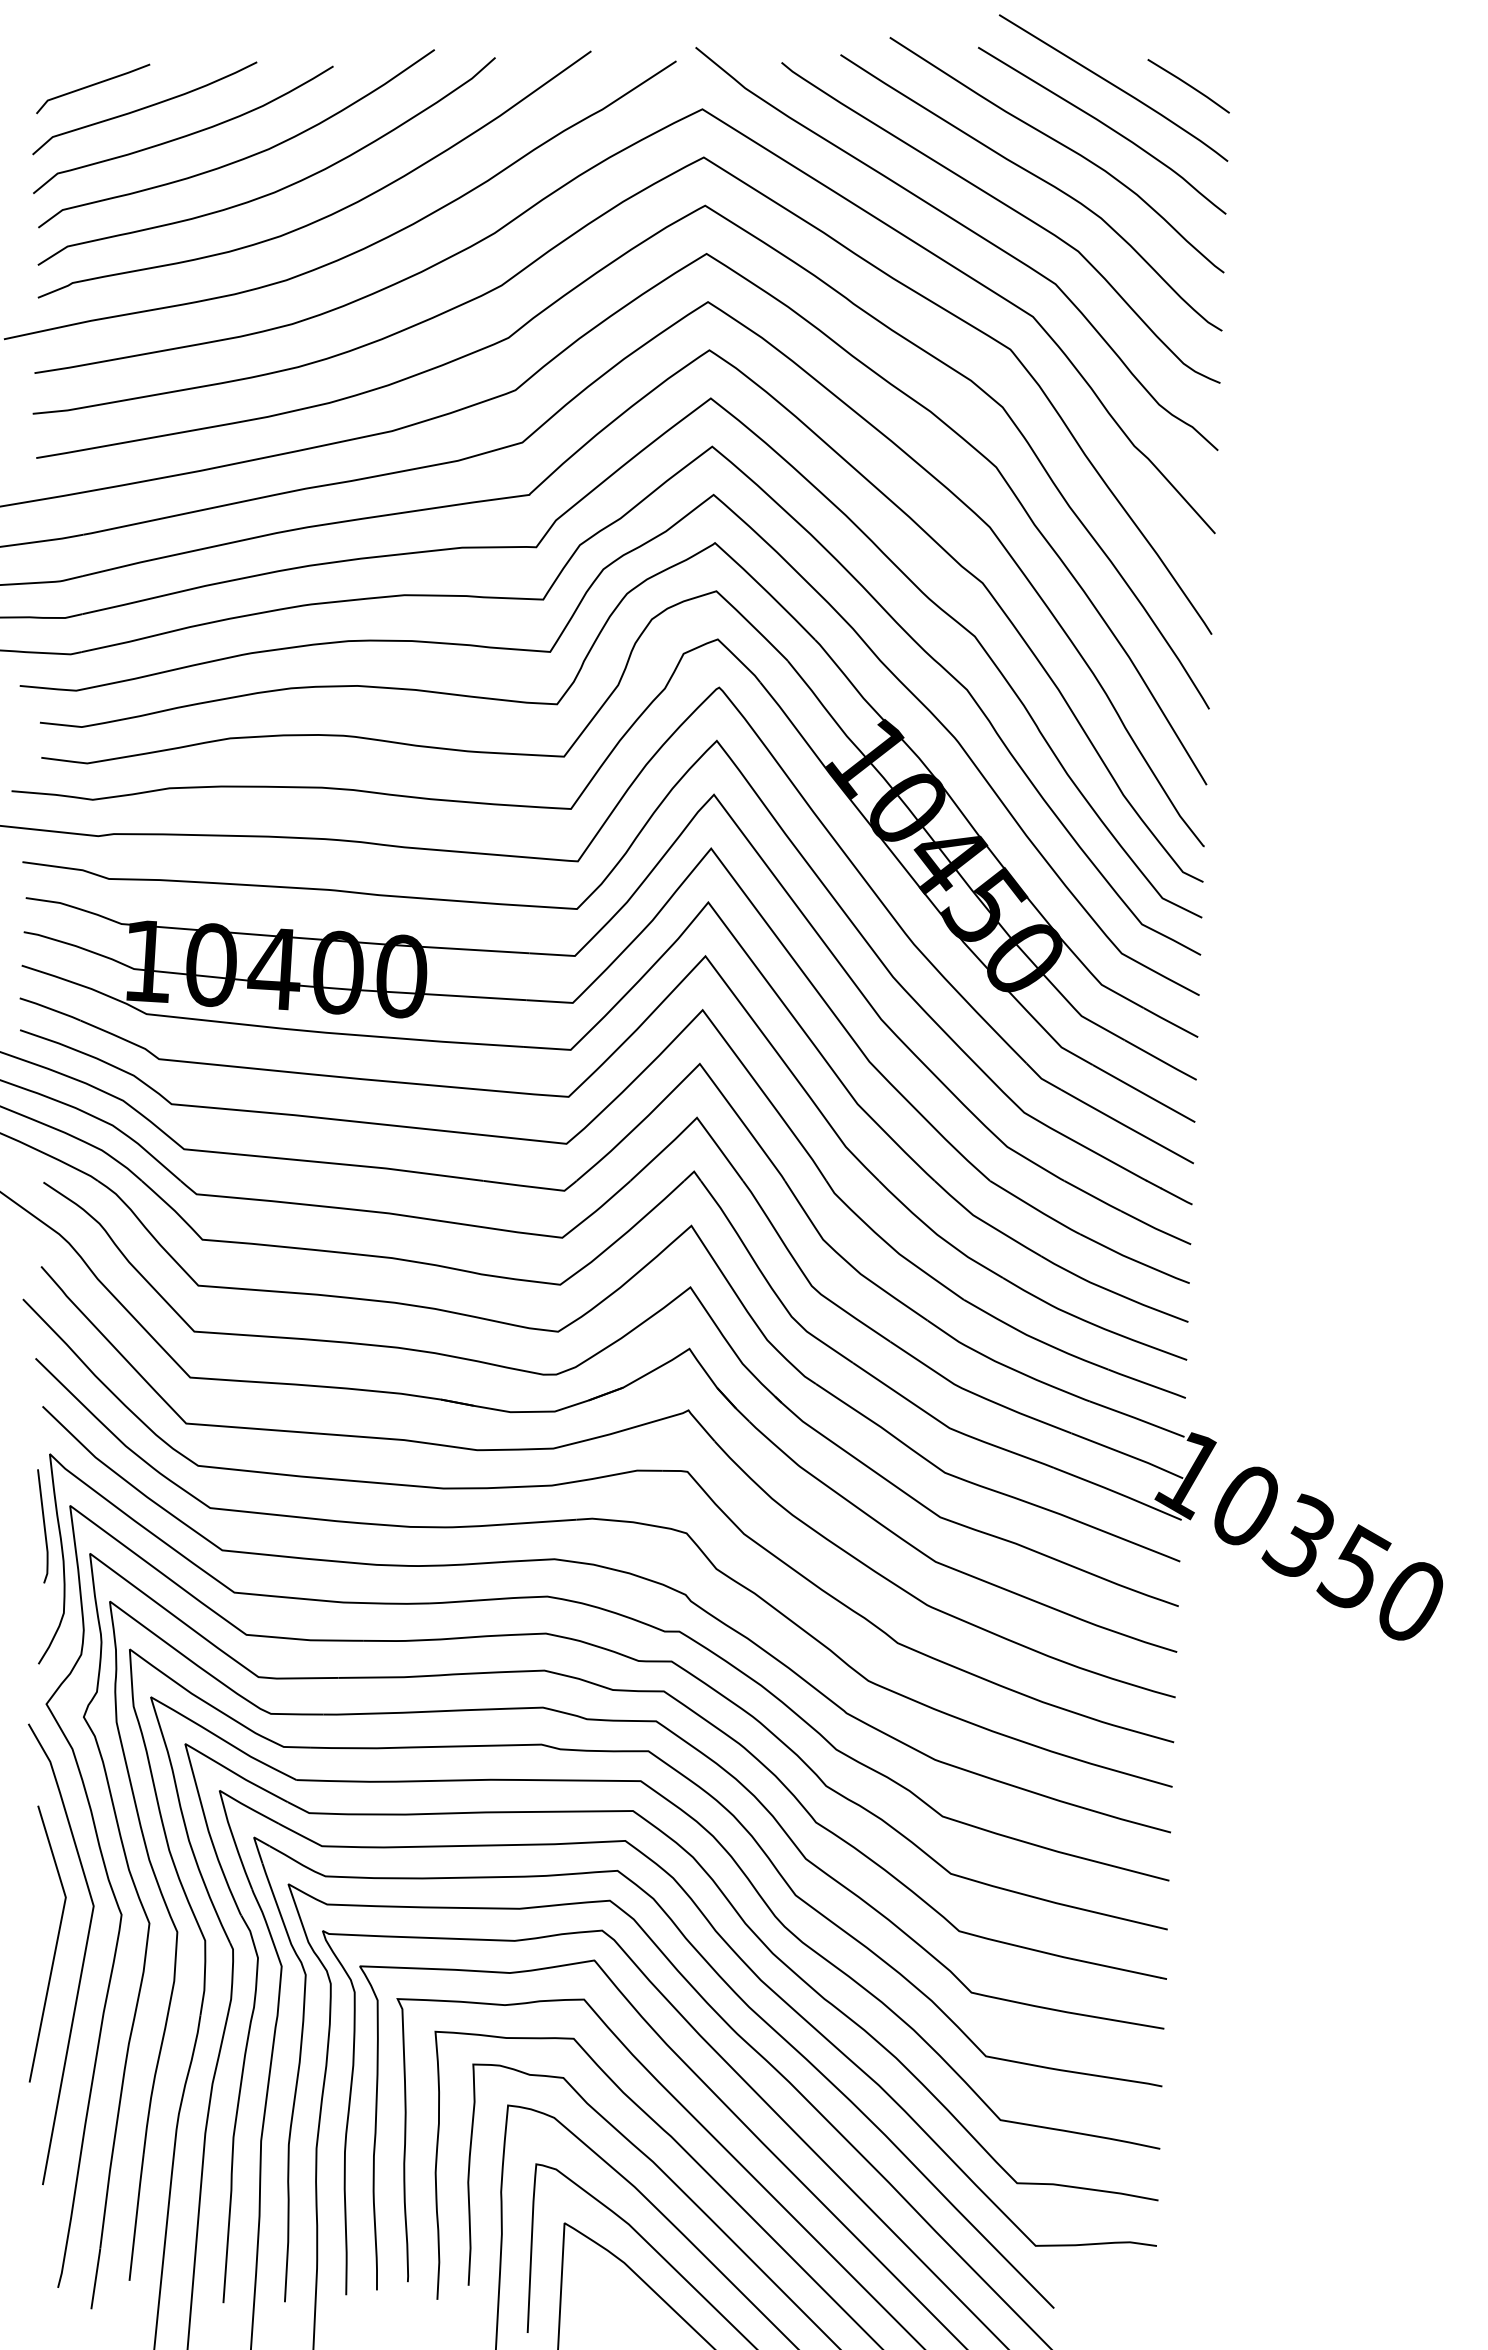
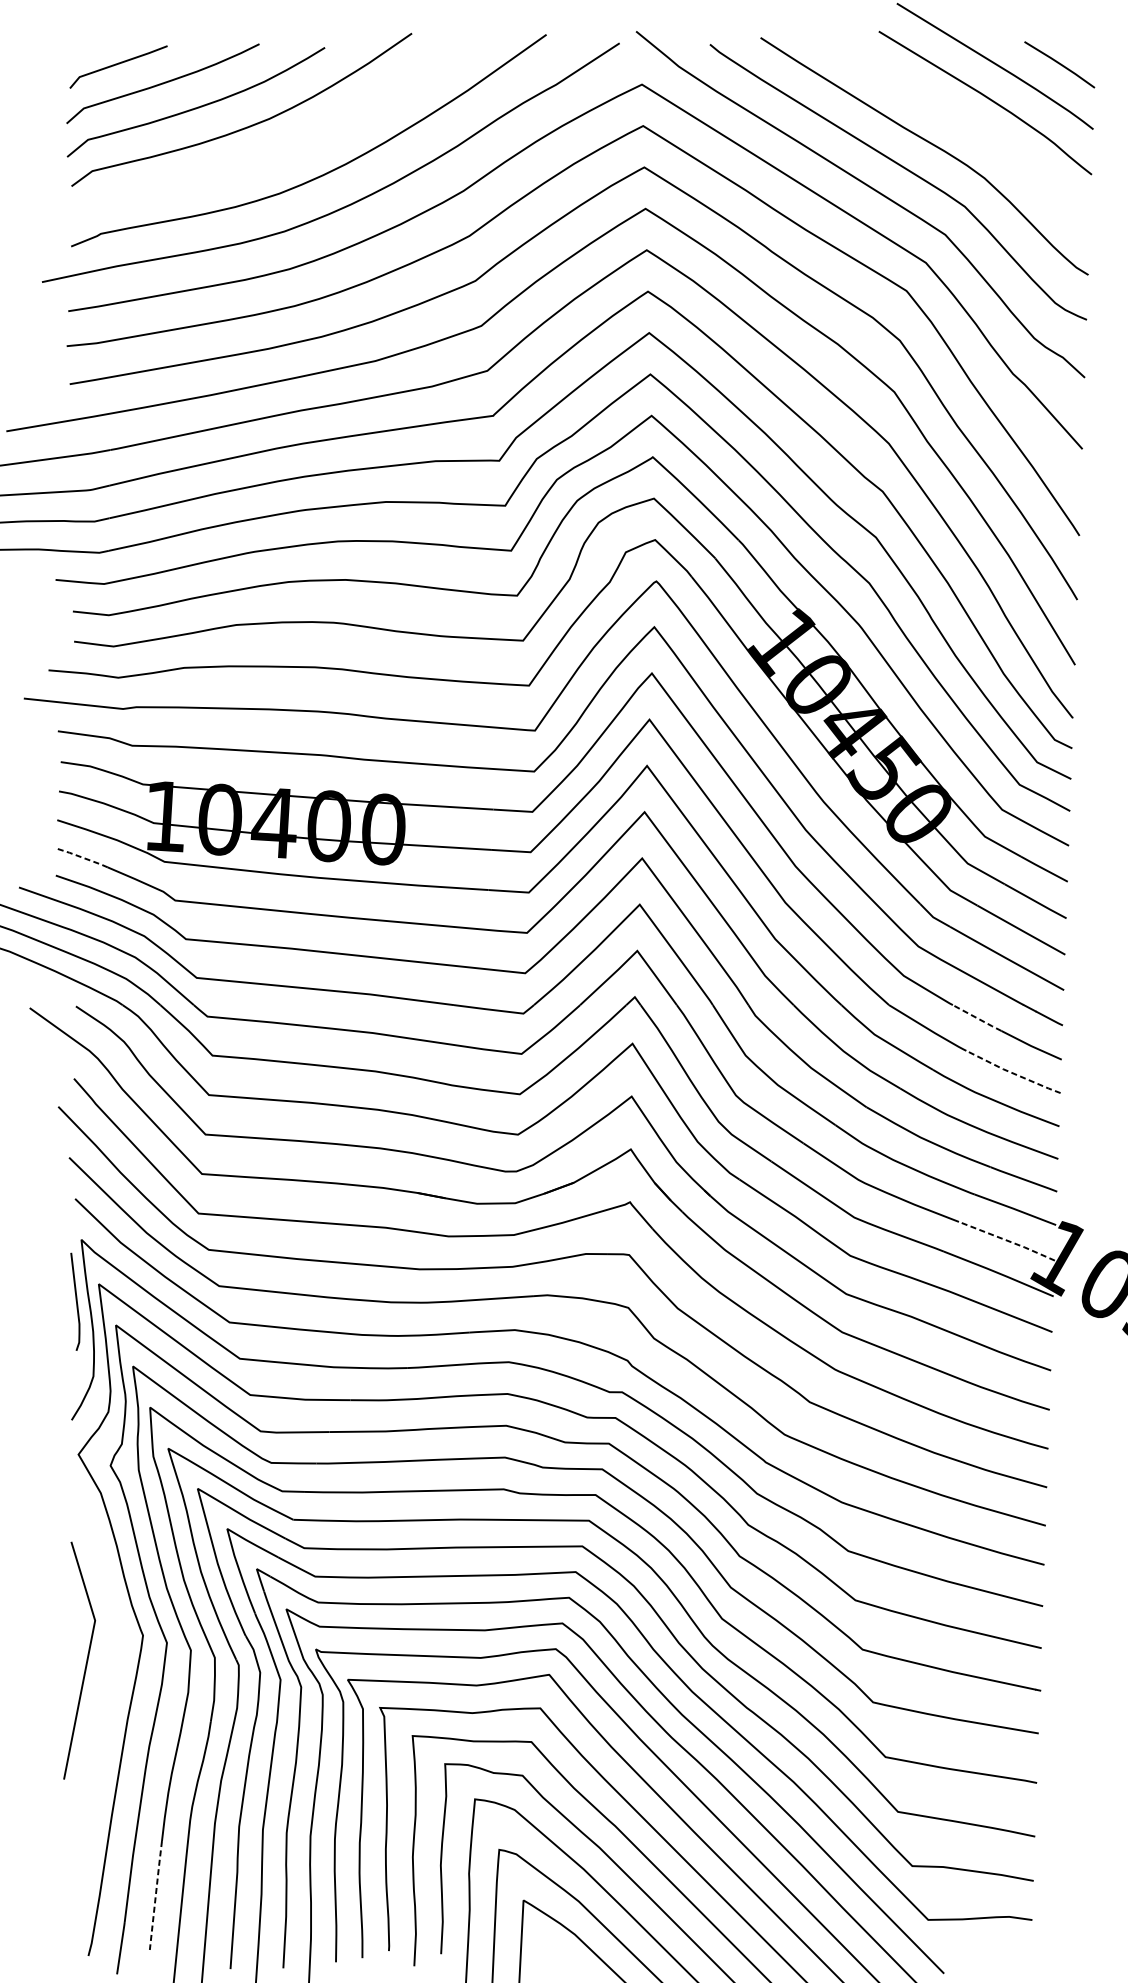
curve: (1061, 145) -> (950, 115), removed
curve: (280, 188) -> (279, 152), removed
line: (50, 1008) -> (81, 857), solid -> dashed
line: (1093, 1196) -> (977, 1018), solid -> dashed
line: (1133, 1260) -> (1012, 1073), solid -> dashed
line: (1128, 1455) -> (1007, 1240), solid -> dashed
line: (82, 1960) -> (109, 1674), removed
line: (136, 2216) -> (155, 1894), solid -> dashed

